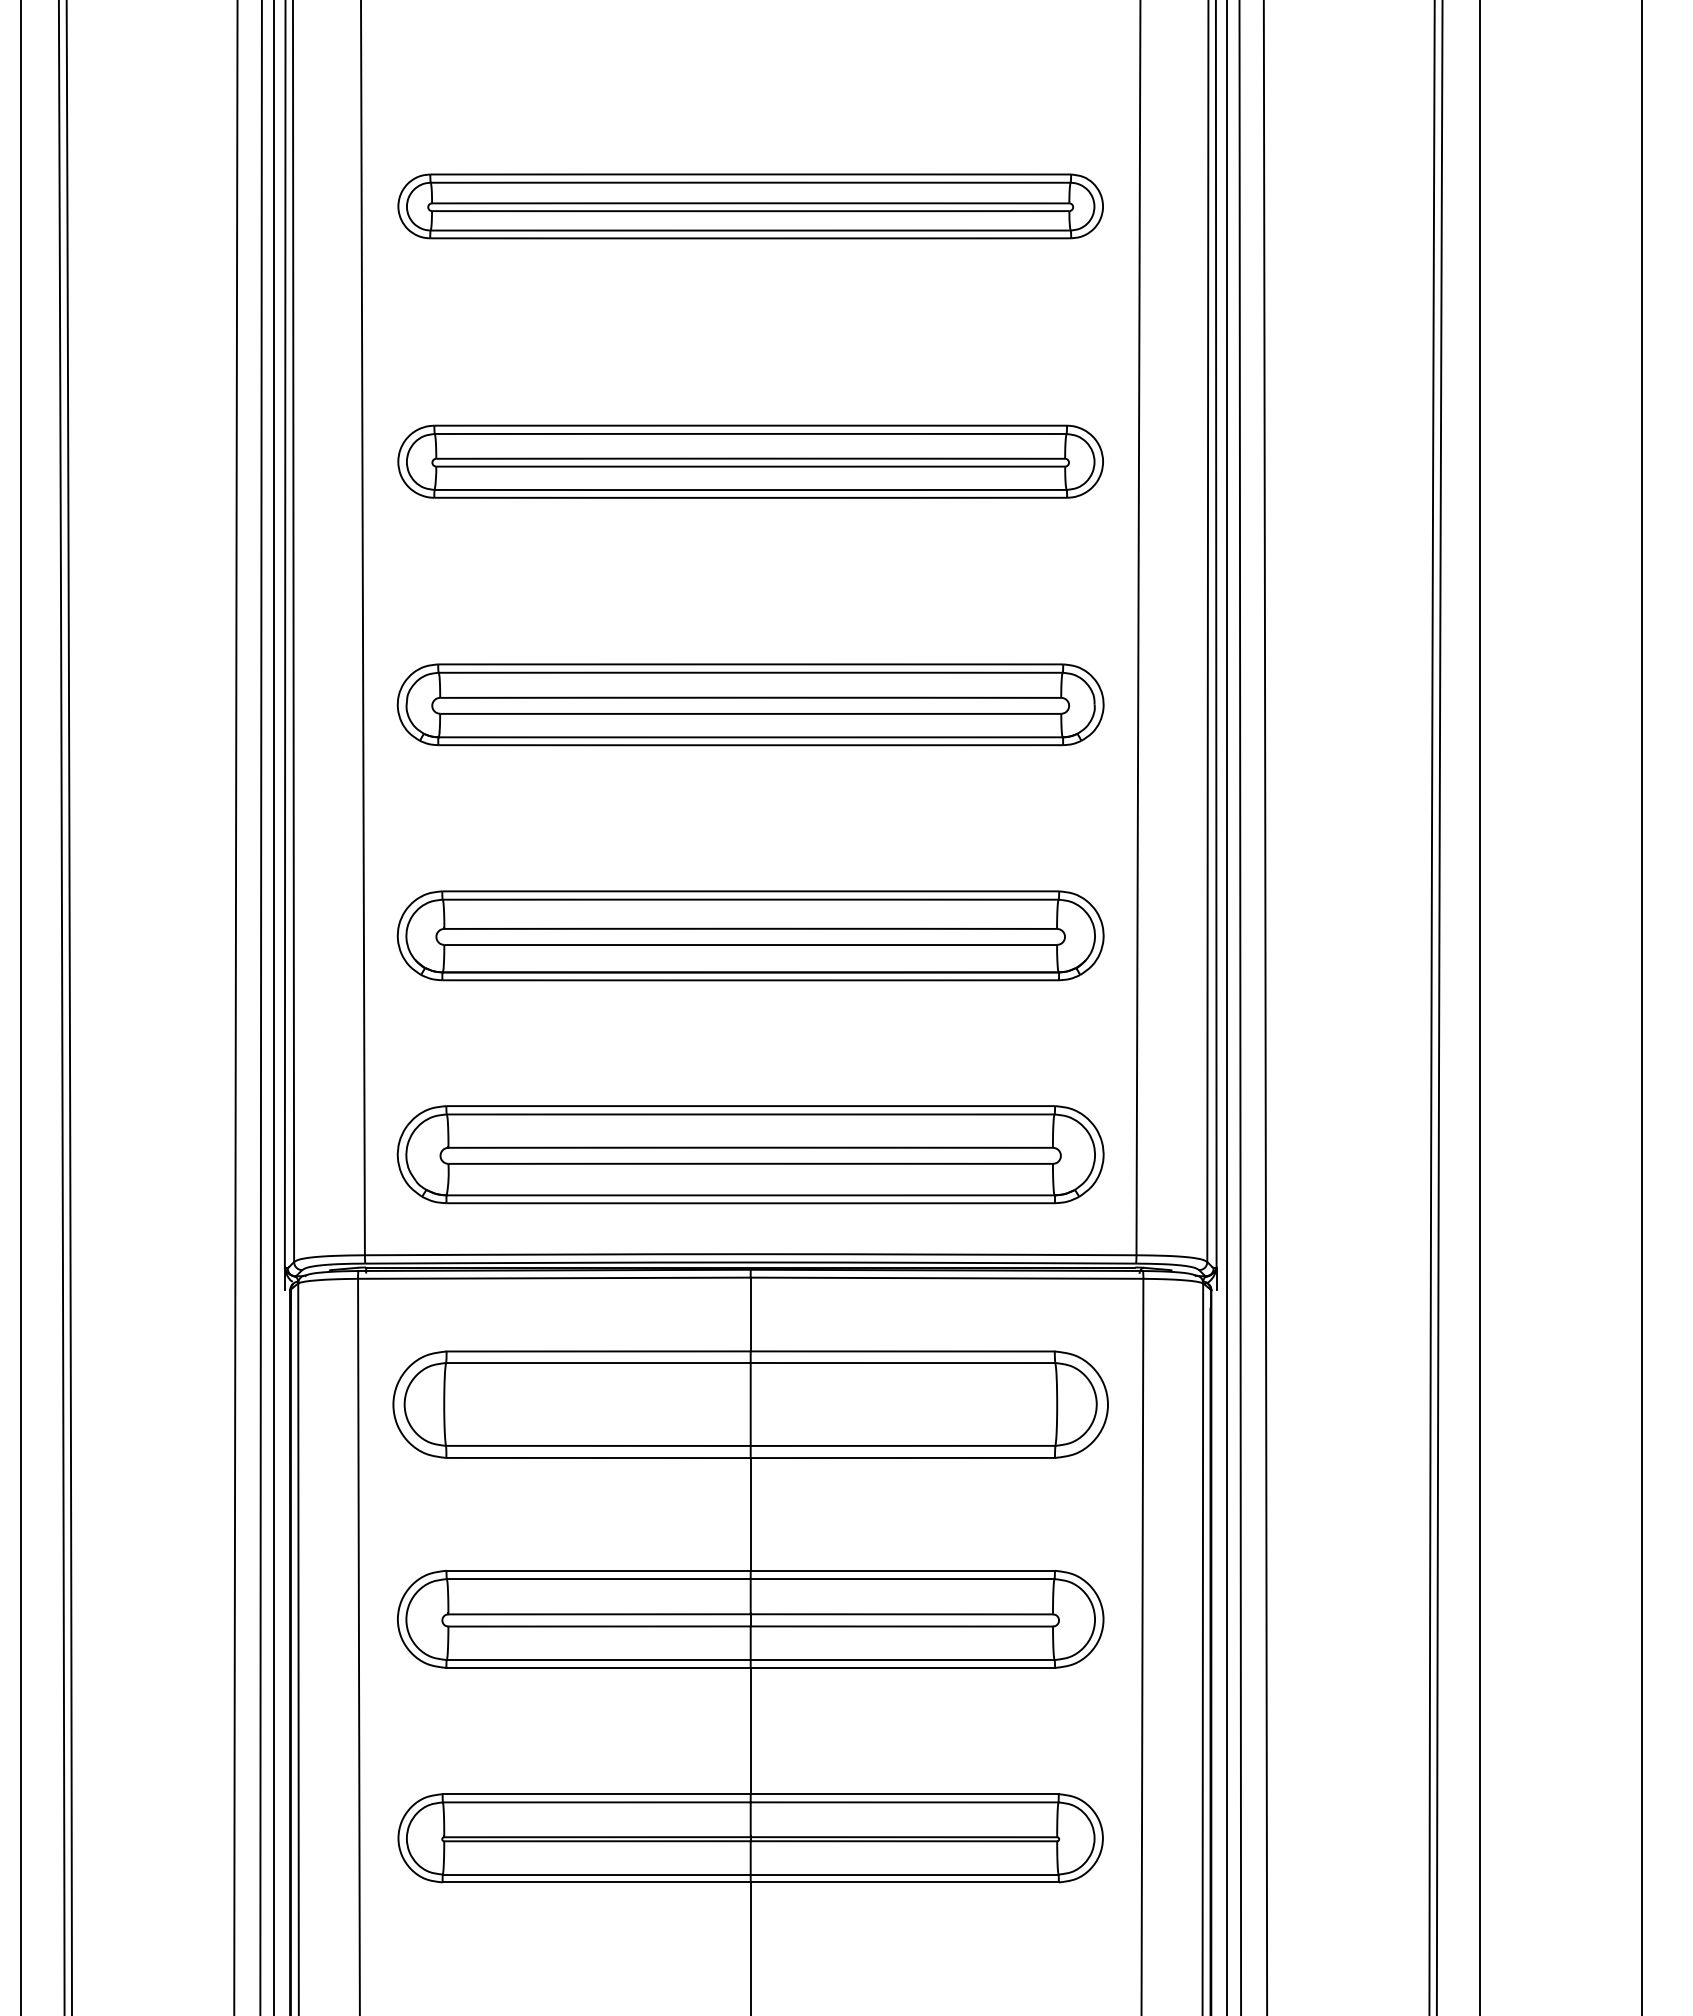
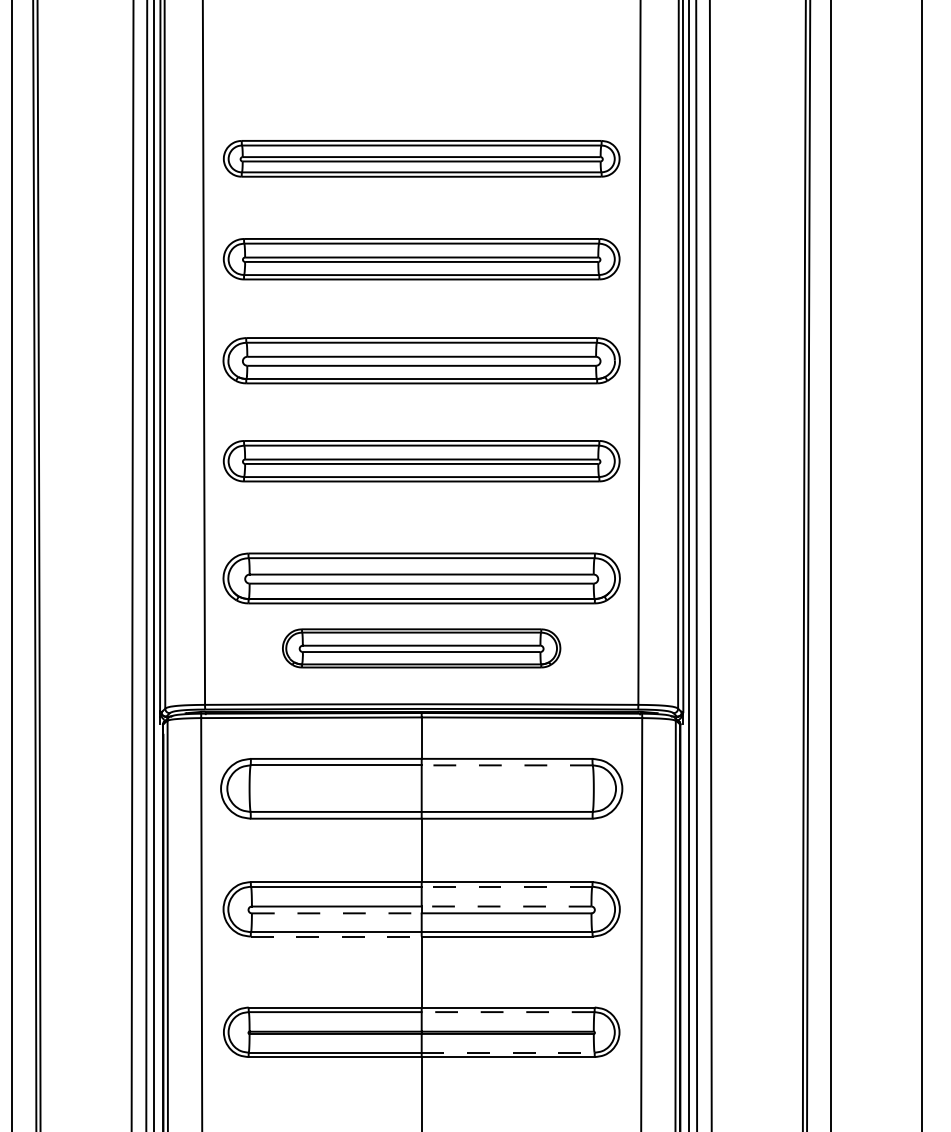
part: (750, 205) -> (421, 158), moved
part: (750, 704) -> (421, 360), moved
part: (750, 821) -> (421, 461), added
part: (750, 935) -> (421, 578), moved
part: (750, 1154) -> (421, 648), size x0.7
line: (903, 1363) -> (507, 765), solid -> dashed
line: (901, 1578) -> (506, 886), solid -> dashed
line: (901, 1614) -> (506, 906), solid -> dashed
line: (598, 1626) -> (336, 913), solid -> dashed
line: (598, 1667) -> (336, 936), solid -> dashed
line: (903, 1803) -> (507, 1012), solid -> dashed
line: (905, 1874) -> (508, 1052), solid -> dashed

